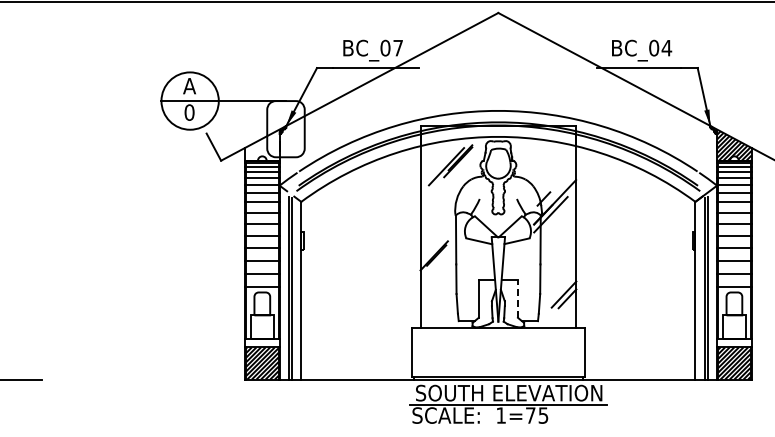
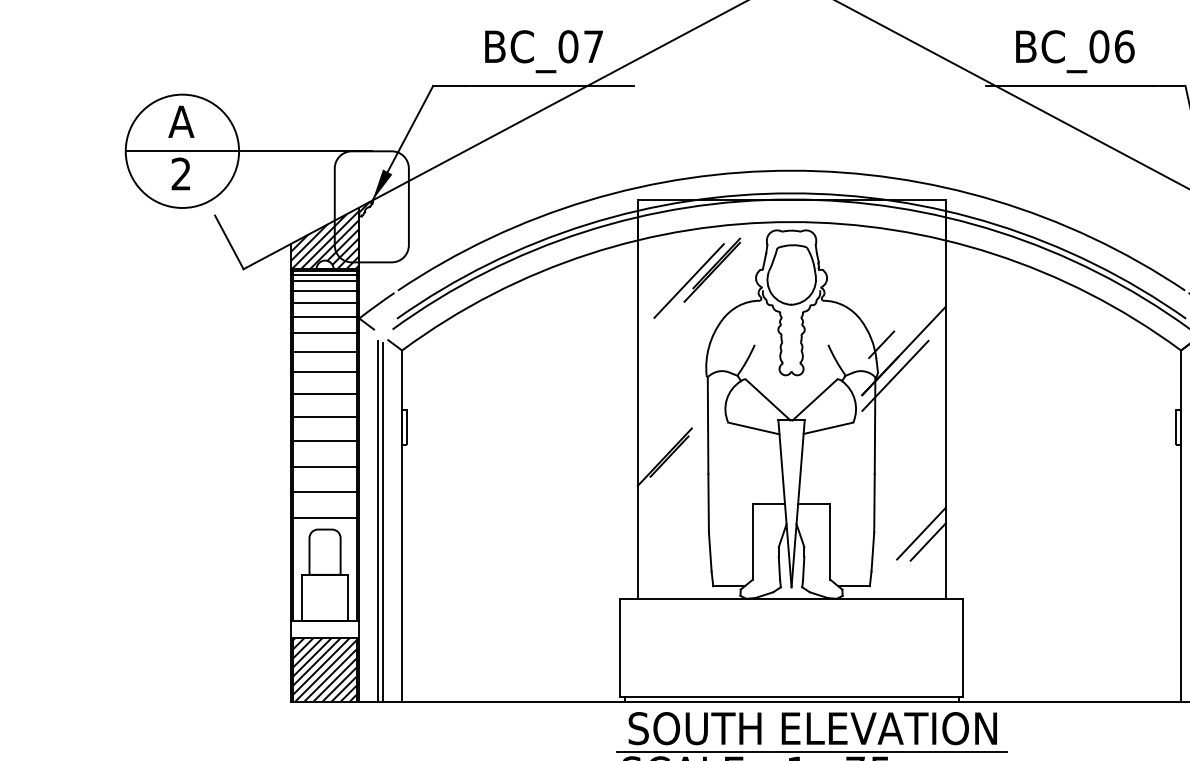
text: (666, 47) -> (1123, 45), BC_04 -> BC_06
text: (189, 112) -> (181, 173), 0 -> 2
hatch: (262, 145) -> (325, 239), added
line: (517, 298) -> (829, 541), dashed -> solid

